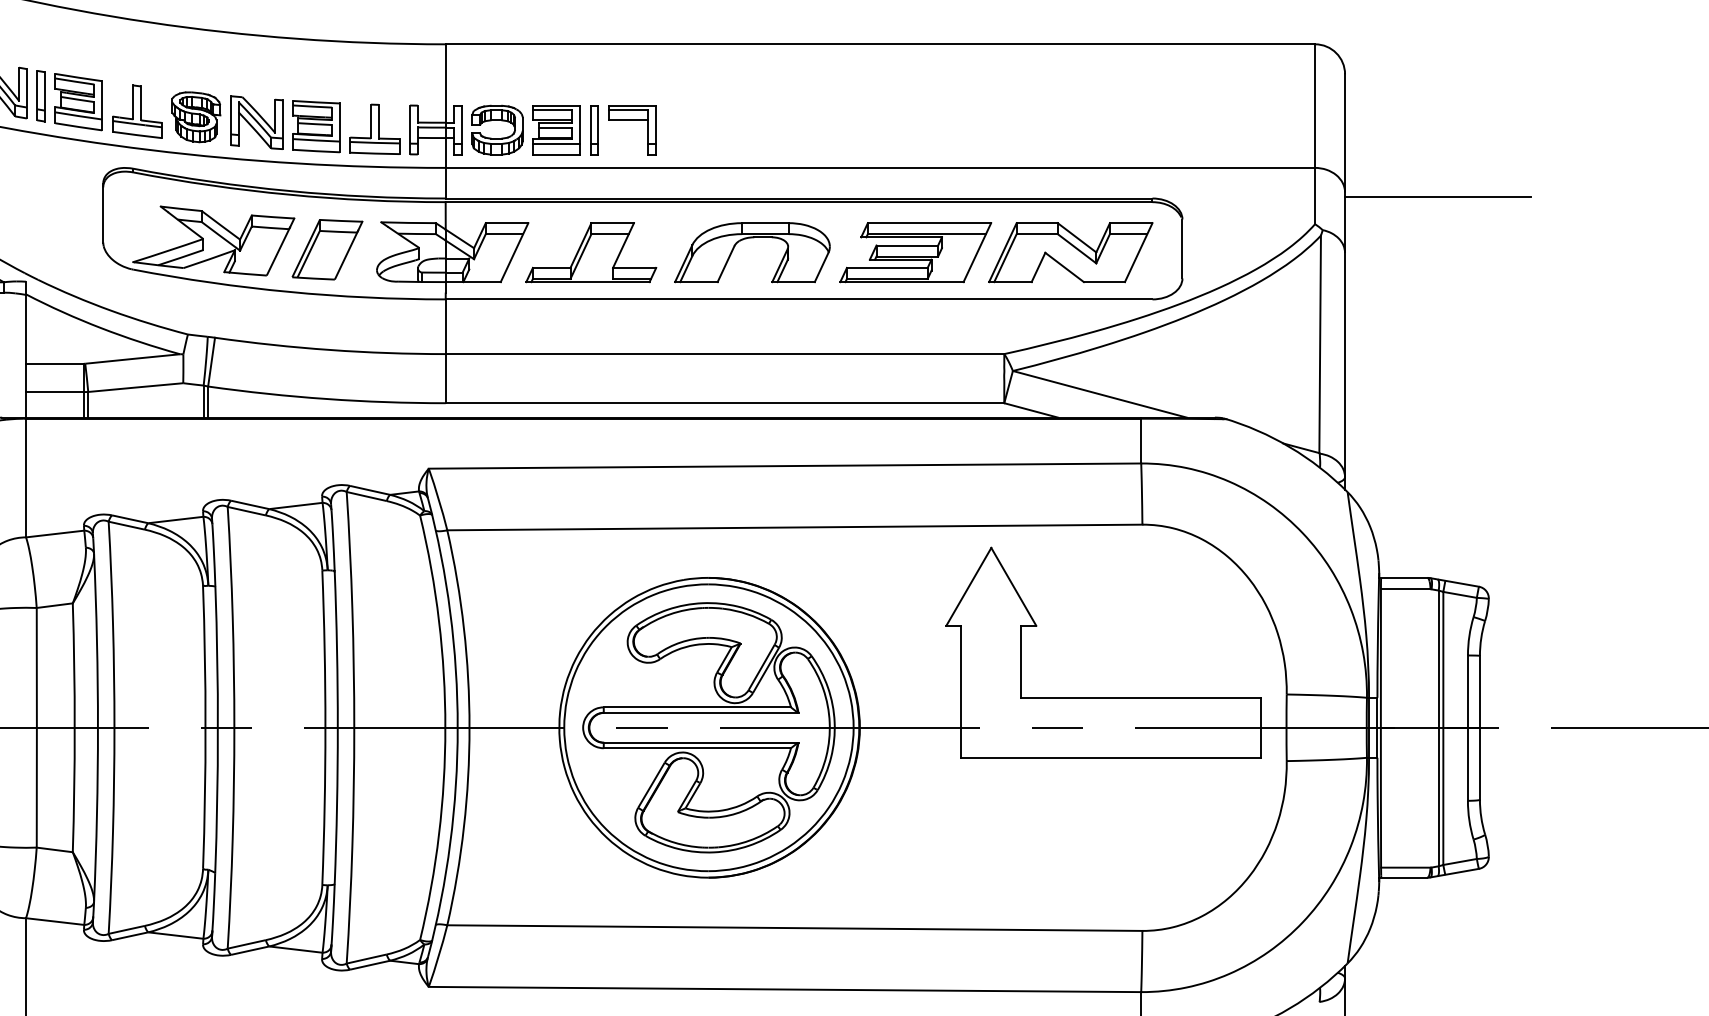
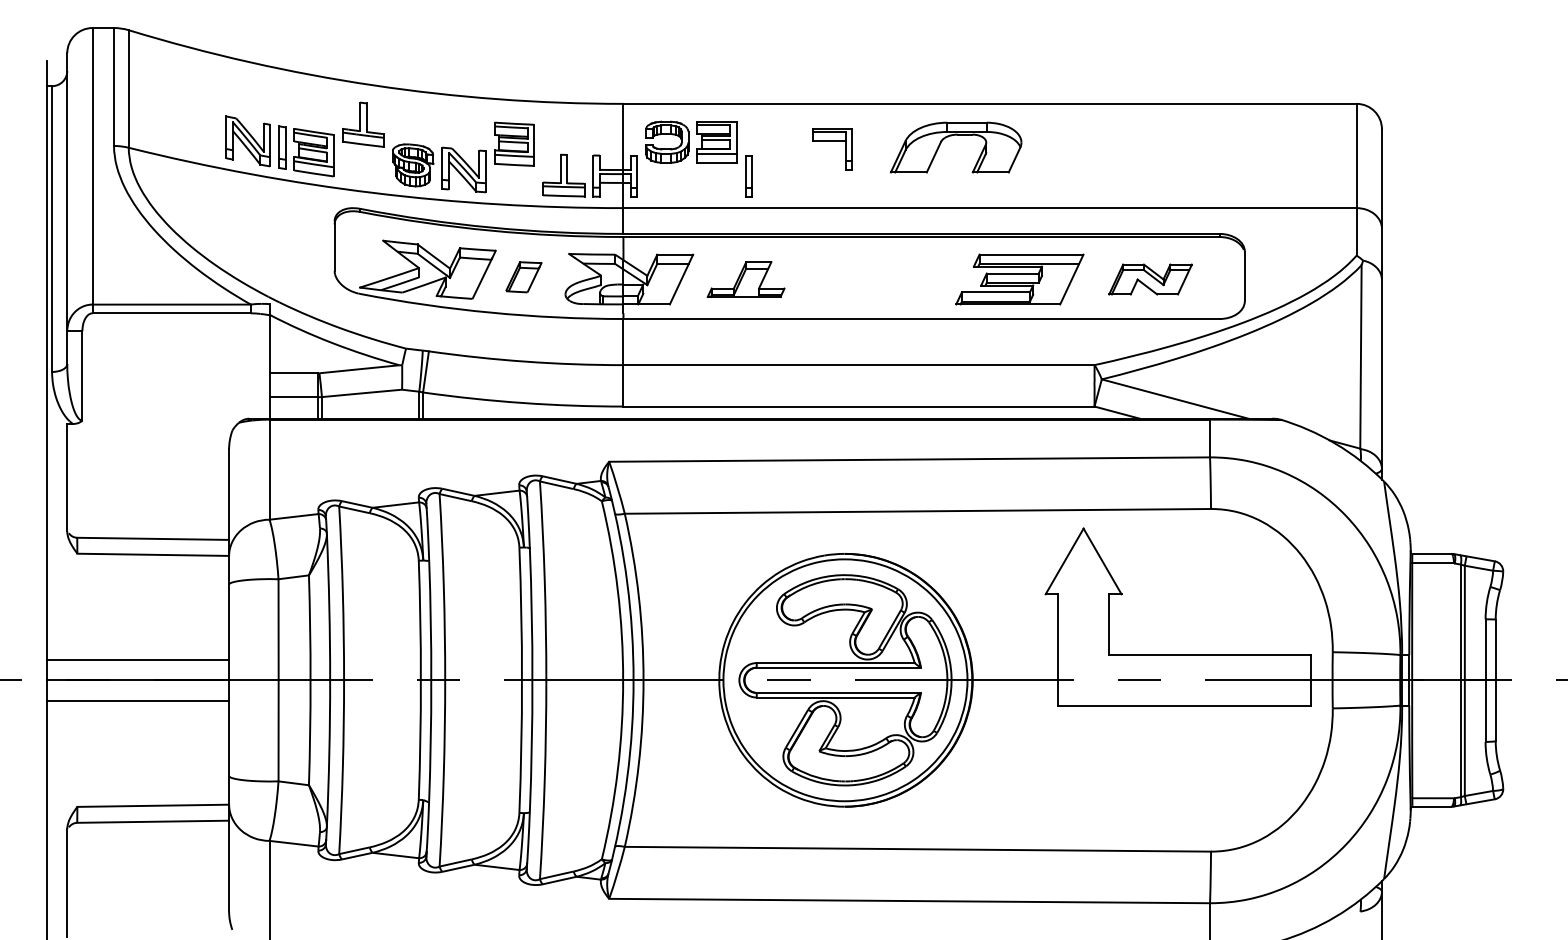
part: (137, 111) -> (363, 124), moved
part: (631, 120) -> (832, 141), moved
part: (316, 125) -> (514, 143), moved
part: (526, 129) -> (691, 141), moved
line: (1437, 196) -> (1459, 232), removed
part: (746, 239) -> (951, 136), moved
part: (327, 250) -> (523, 277), size x0.6
part: (590, 252) -> (745, 279), size x0.7
part: (1070, 252) -> (1150, 279), size x0.6

